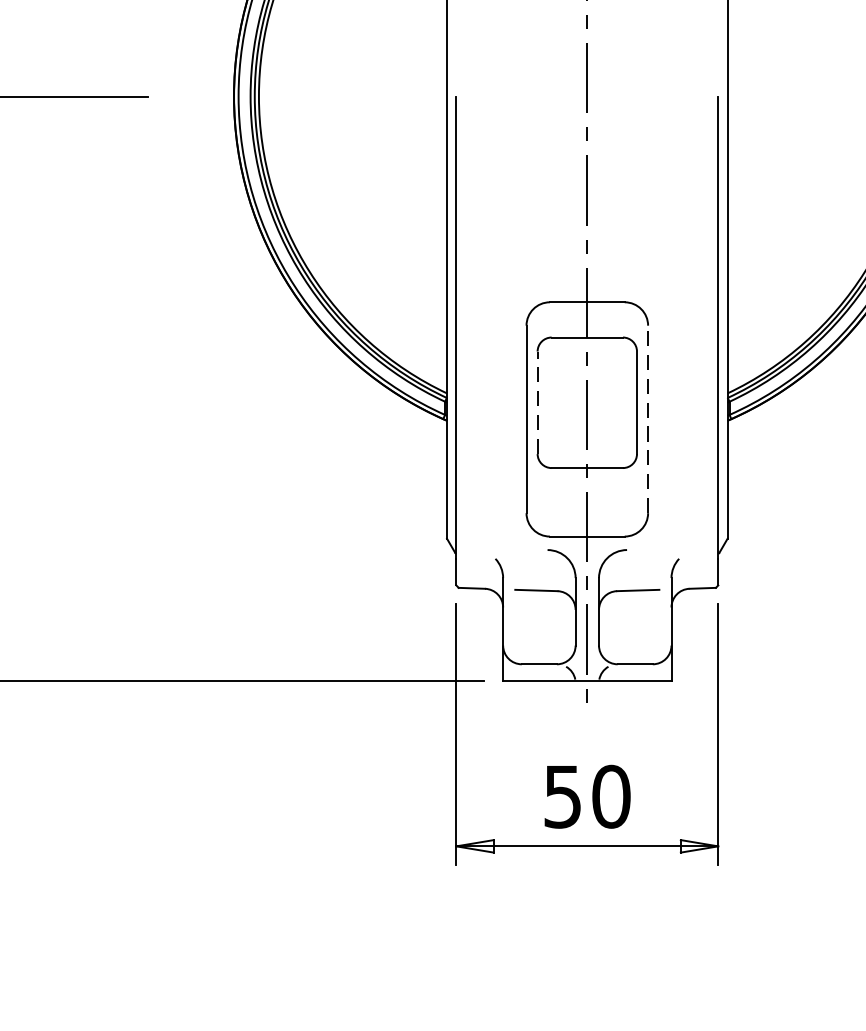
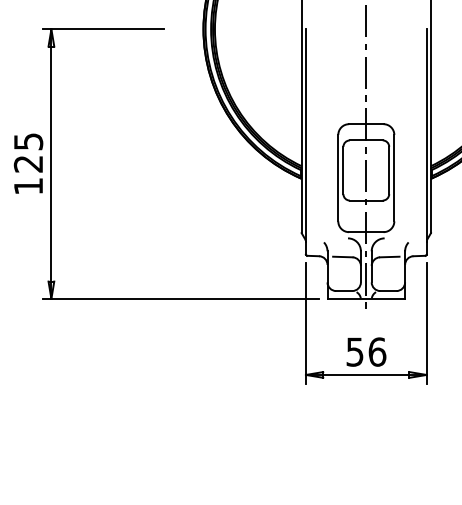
line: (537, 402) -> (343, 170), dashed -> solid
line: (648, 417) -> (394, 177), dashed -> solid
text: (611, 795) -> (377, 351), 50 -> 56

